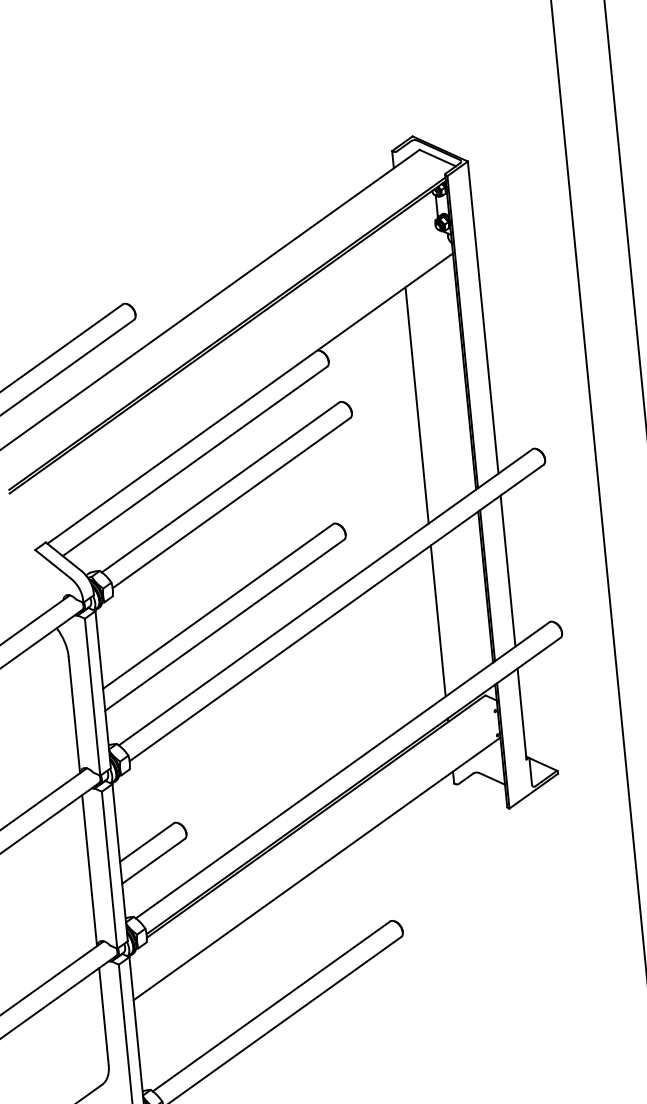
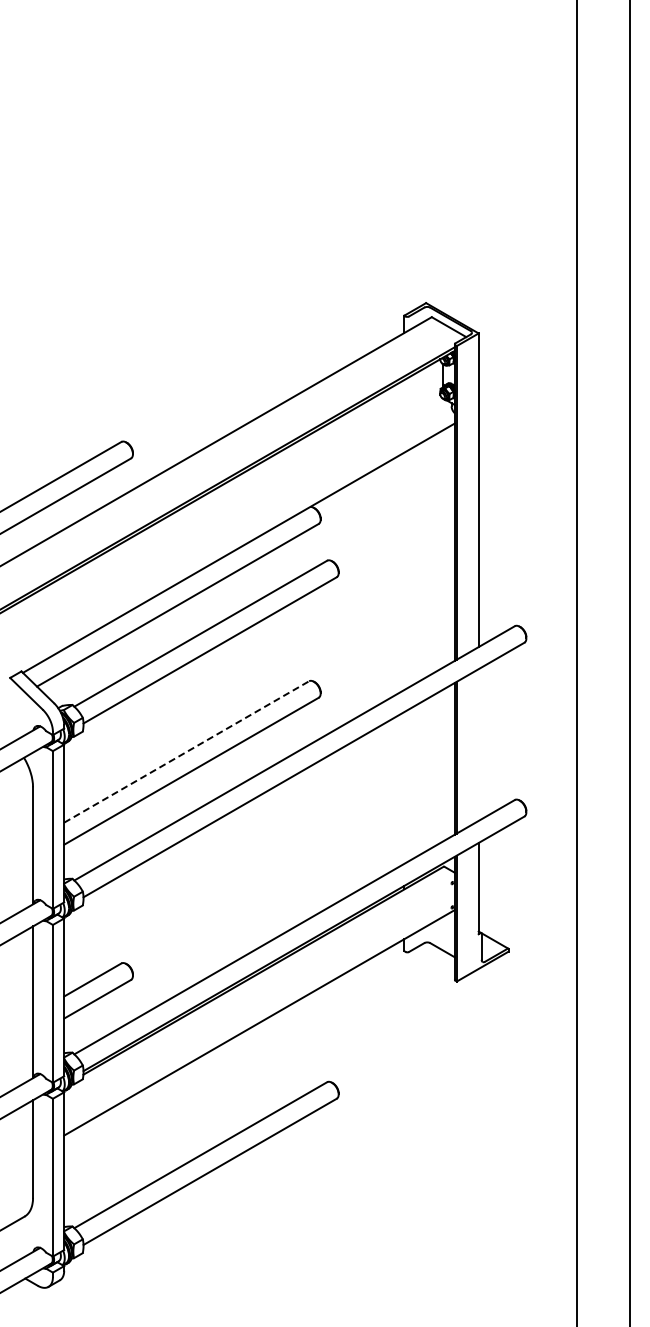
line: (417, 405) -> (404, 571), removed
line: (507, 570) -> (478, 744), removed
line: (218, 605) -> (187, 751), solid -> dashed
line: (438, 620) -> (404, 787), removed

